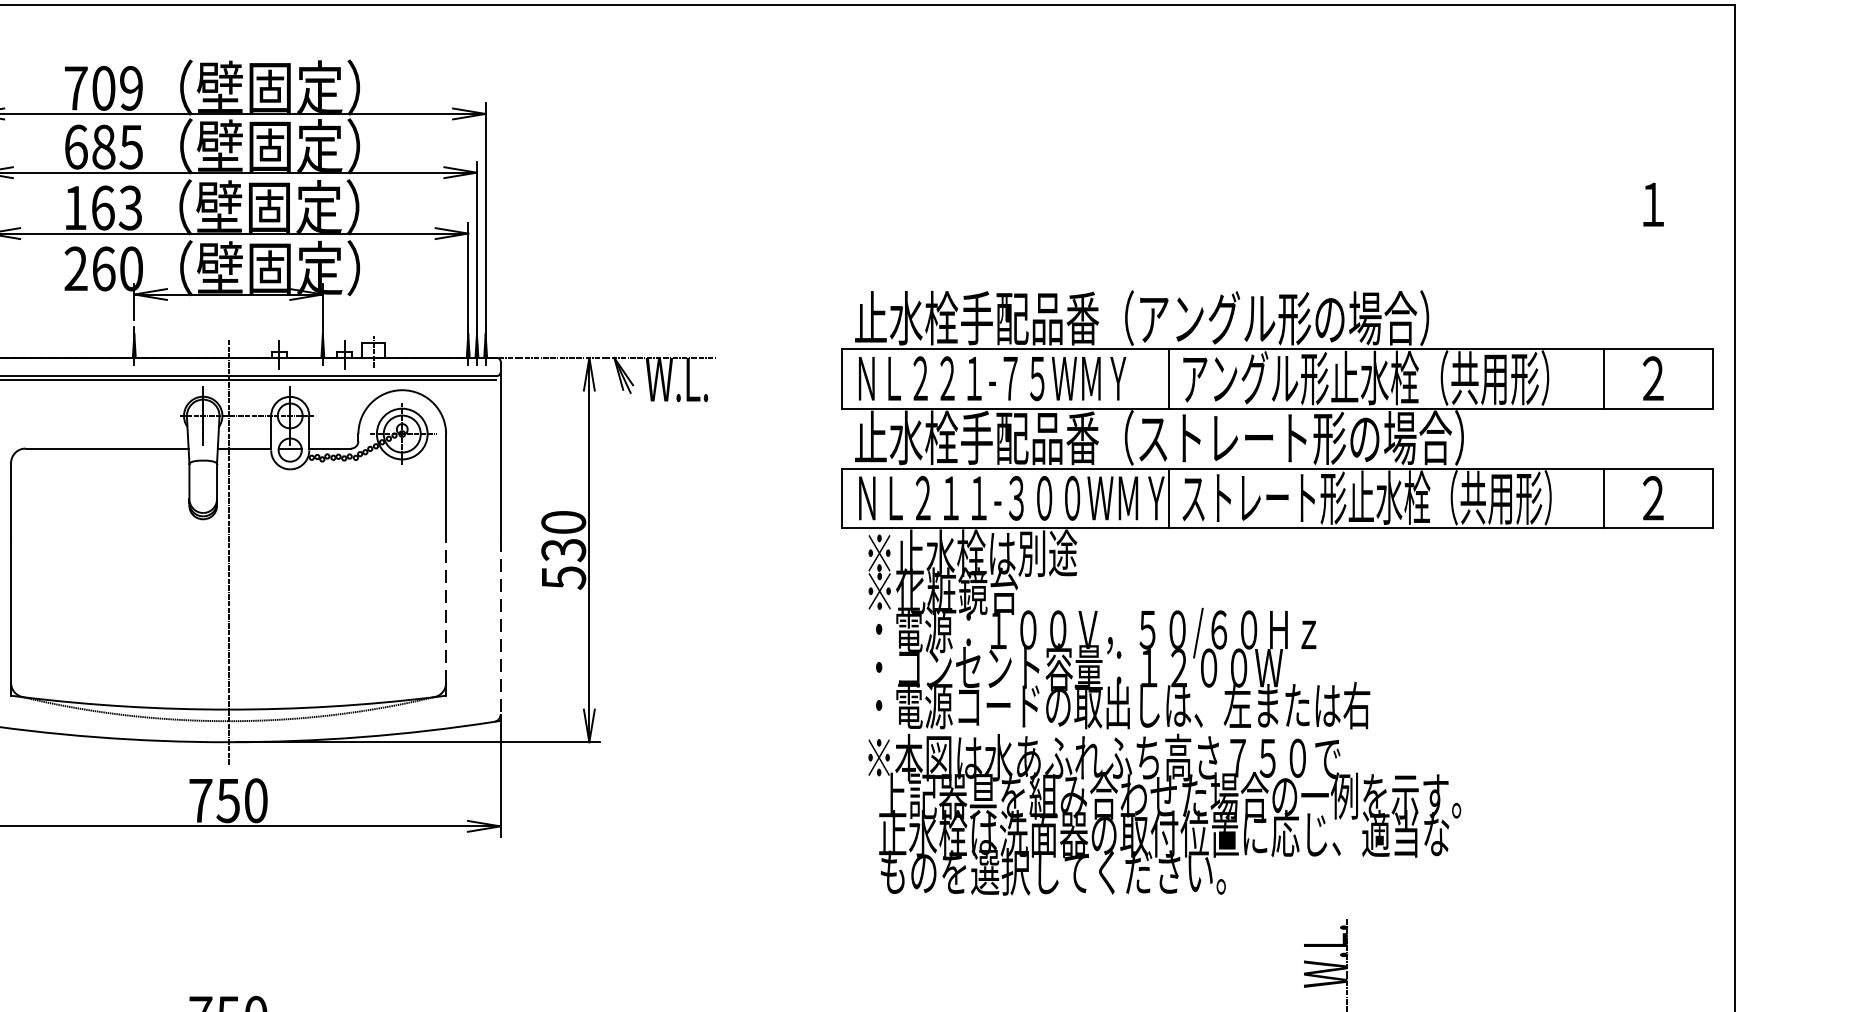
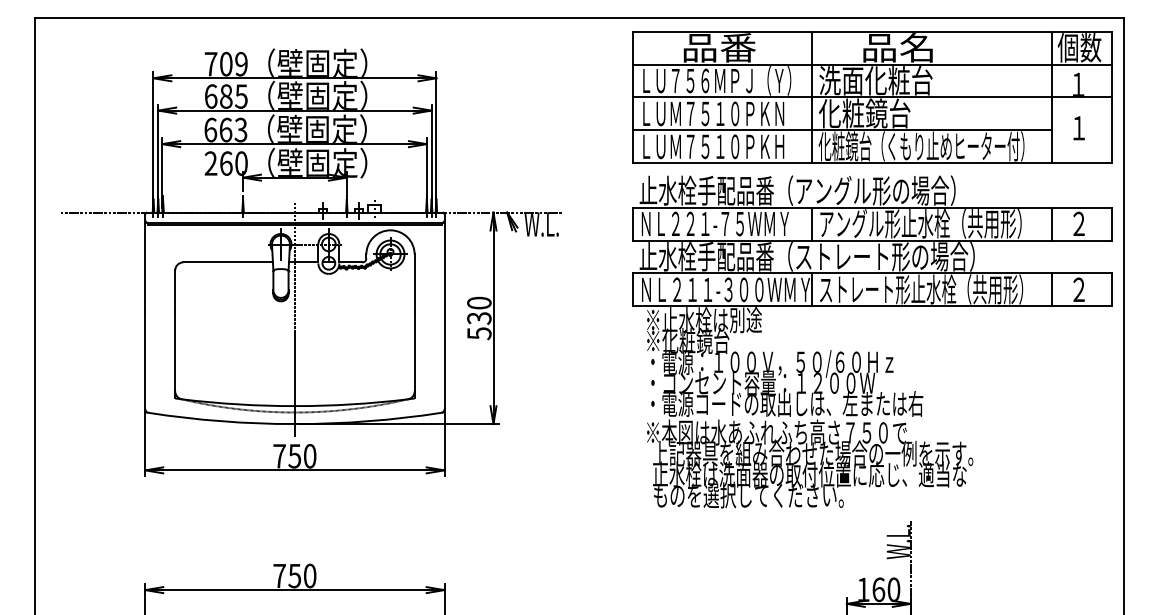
part: (1278, 148) -> (872, 97), added
text: (75, 206) -> (210, 129), 163 -> 663
line: (445, 610) -> (414, 351), dashed -> solid
line: (500, 628) -> (444, 361), dashed -> solid

